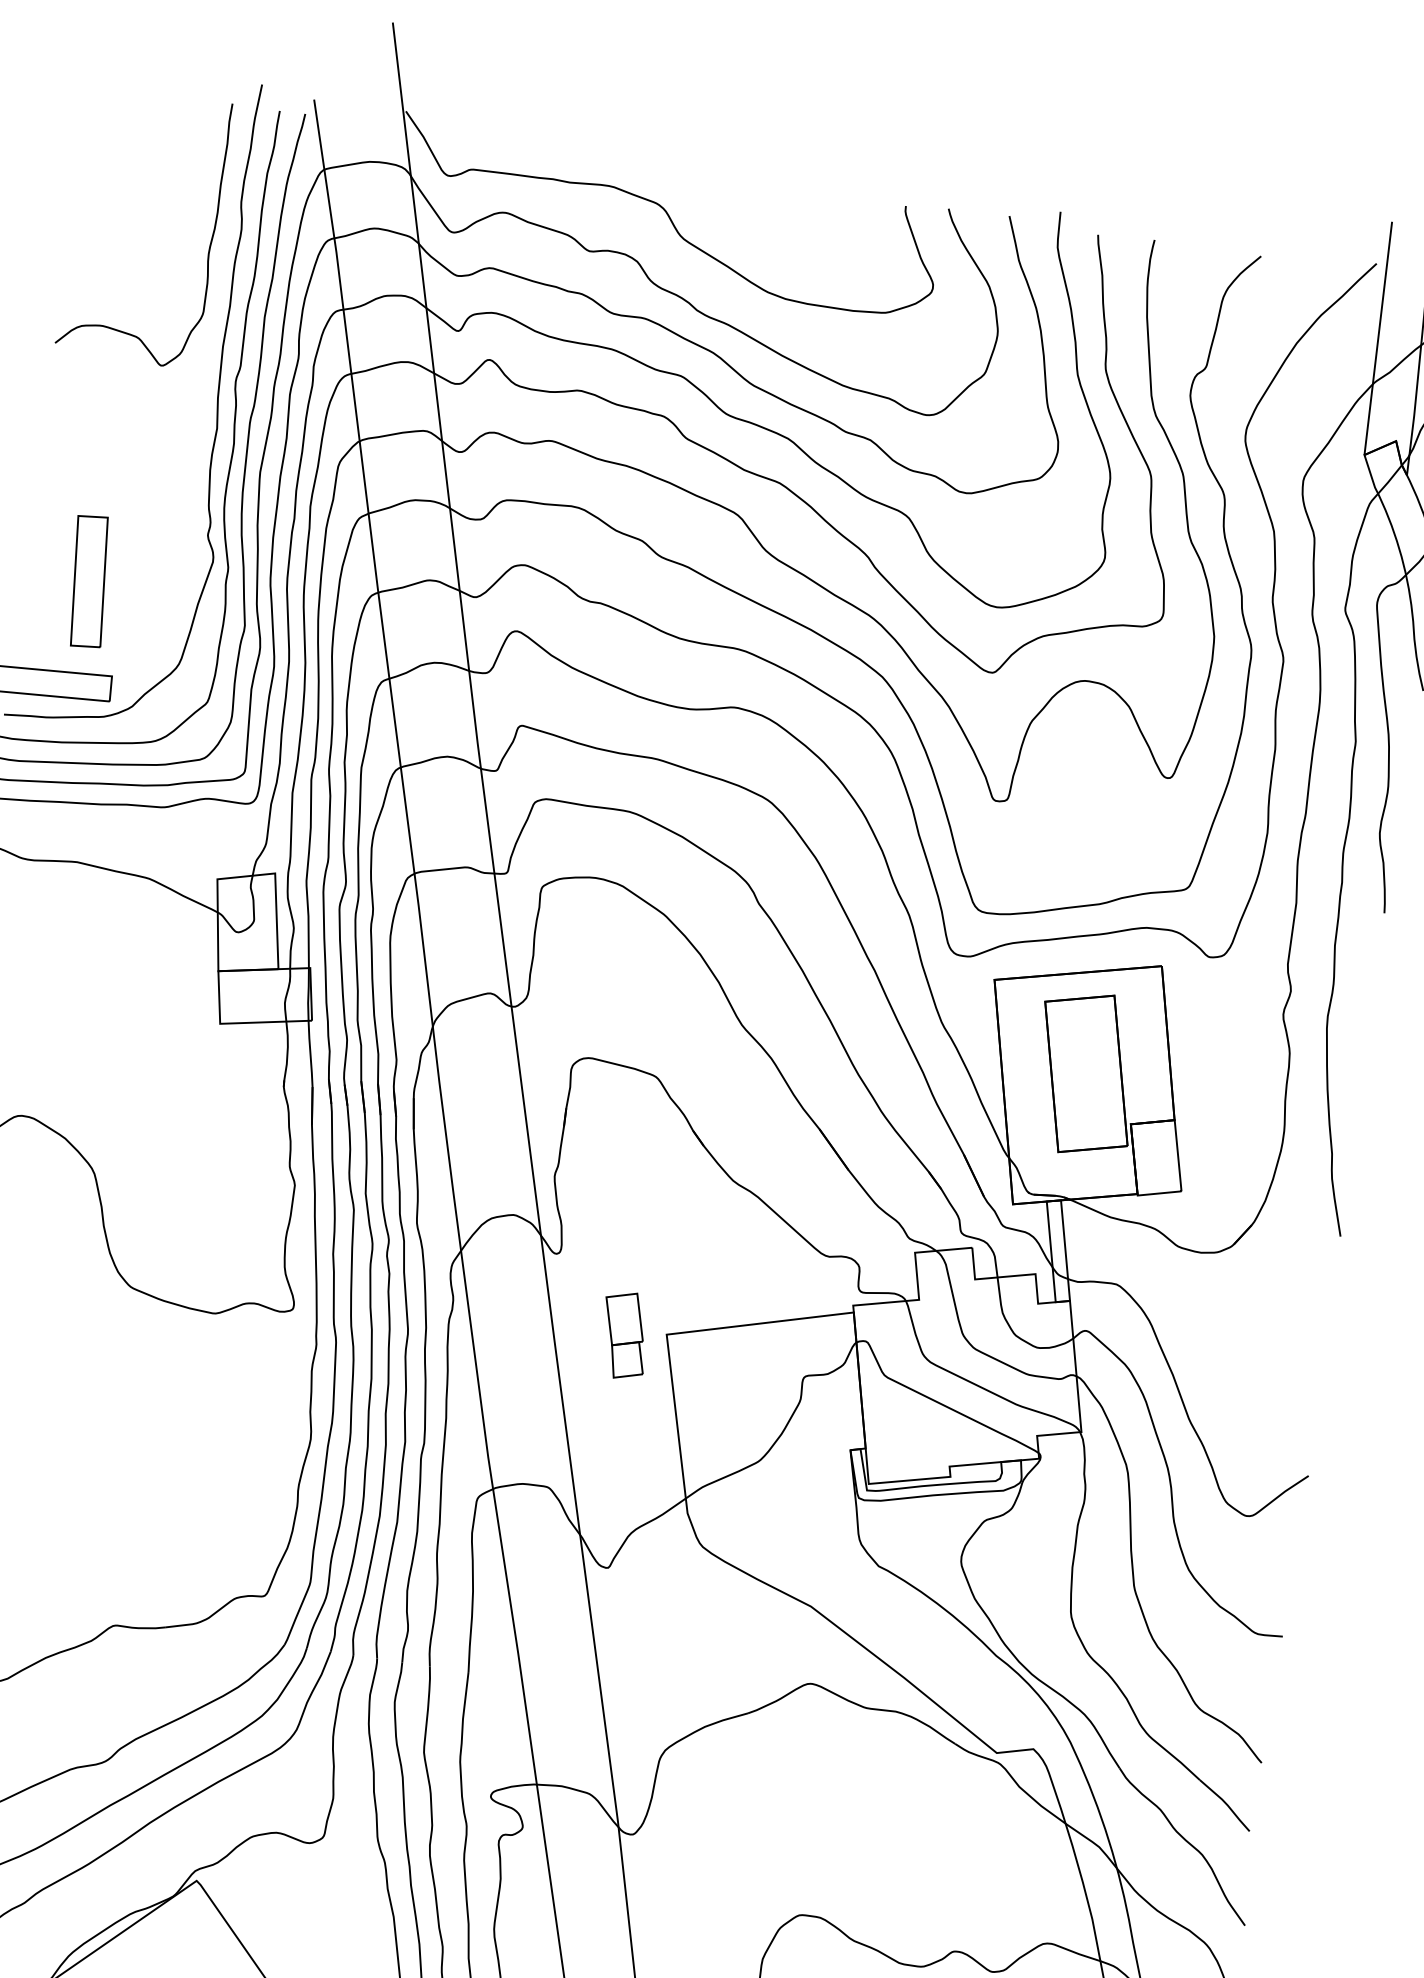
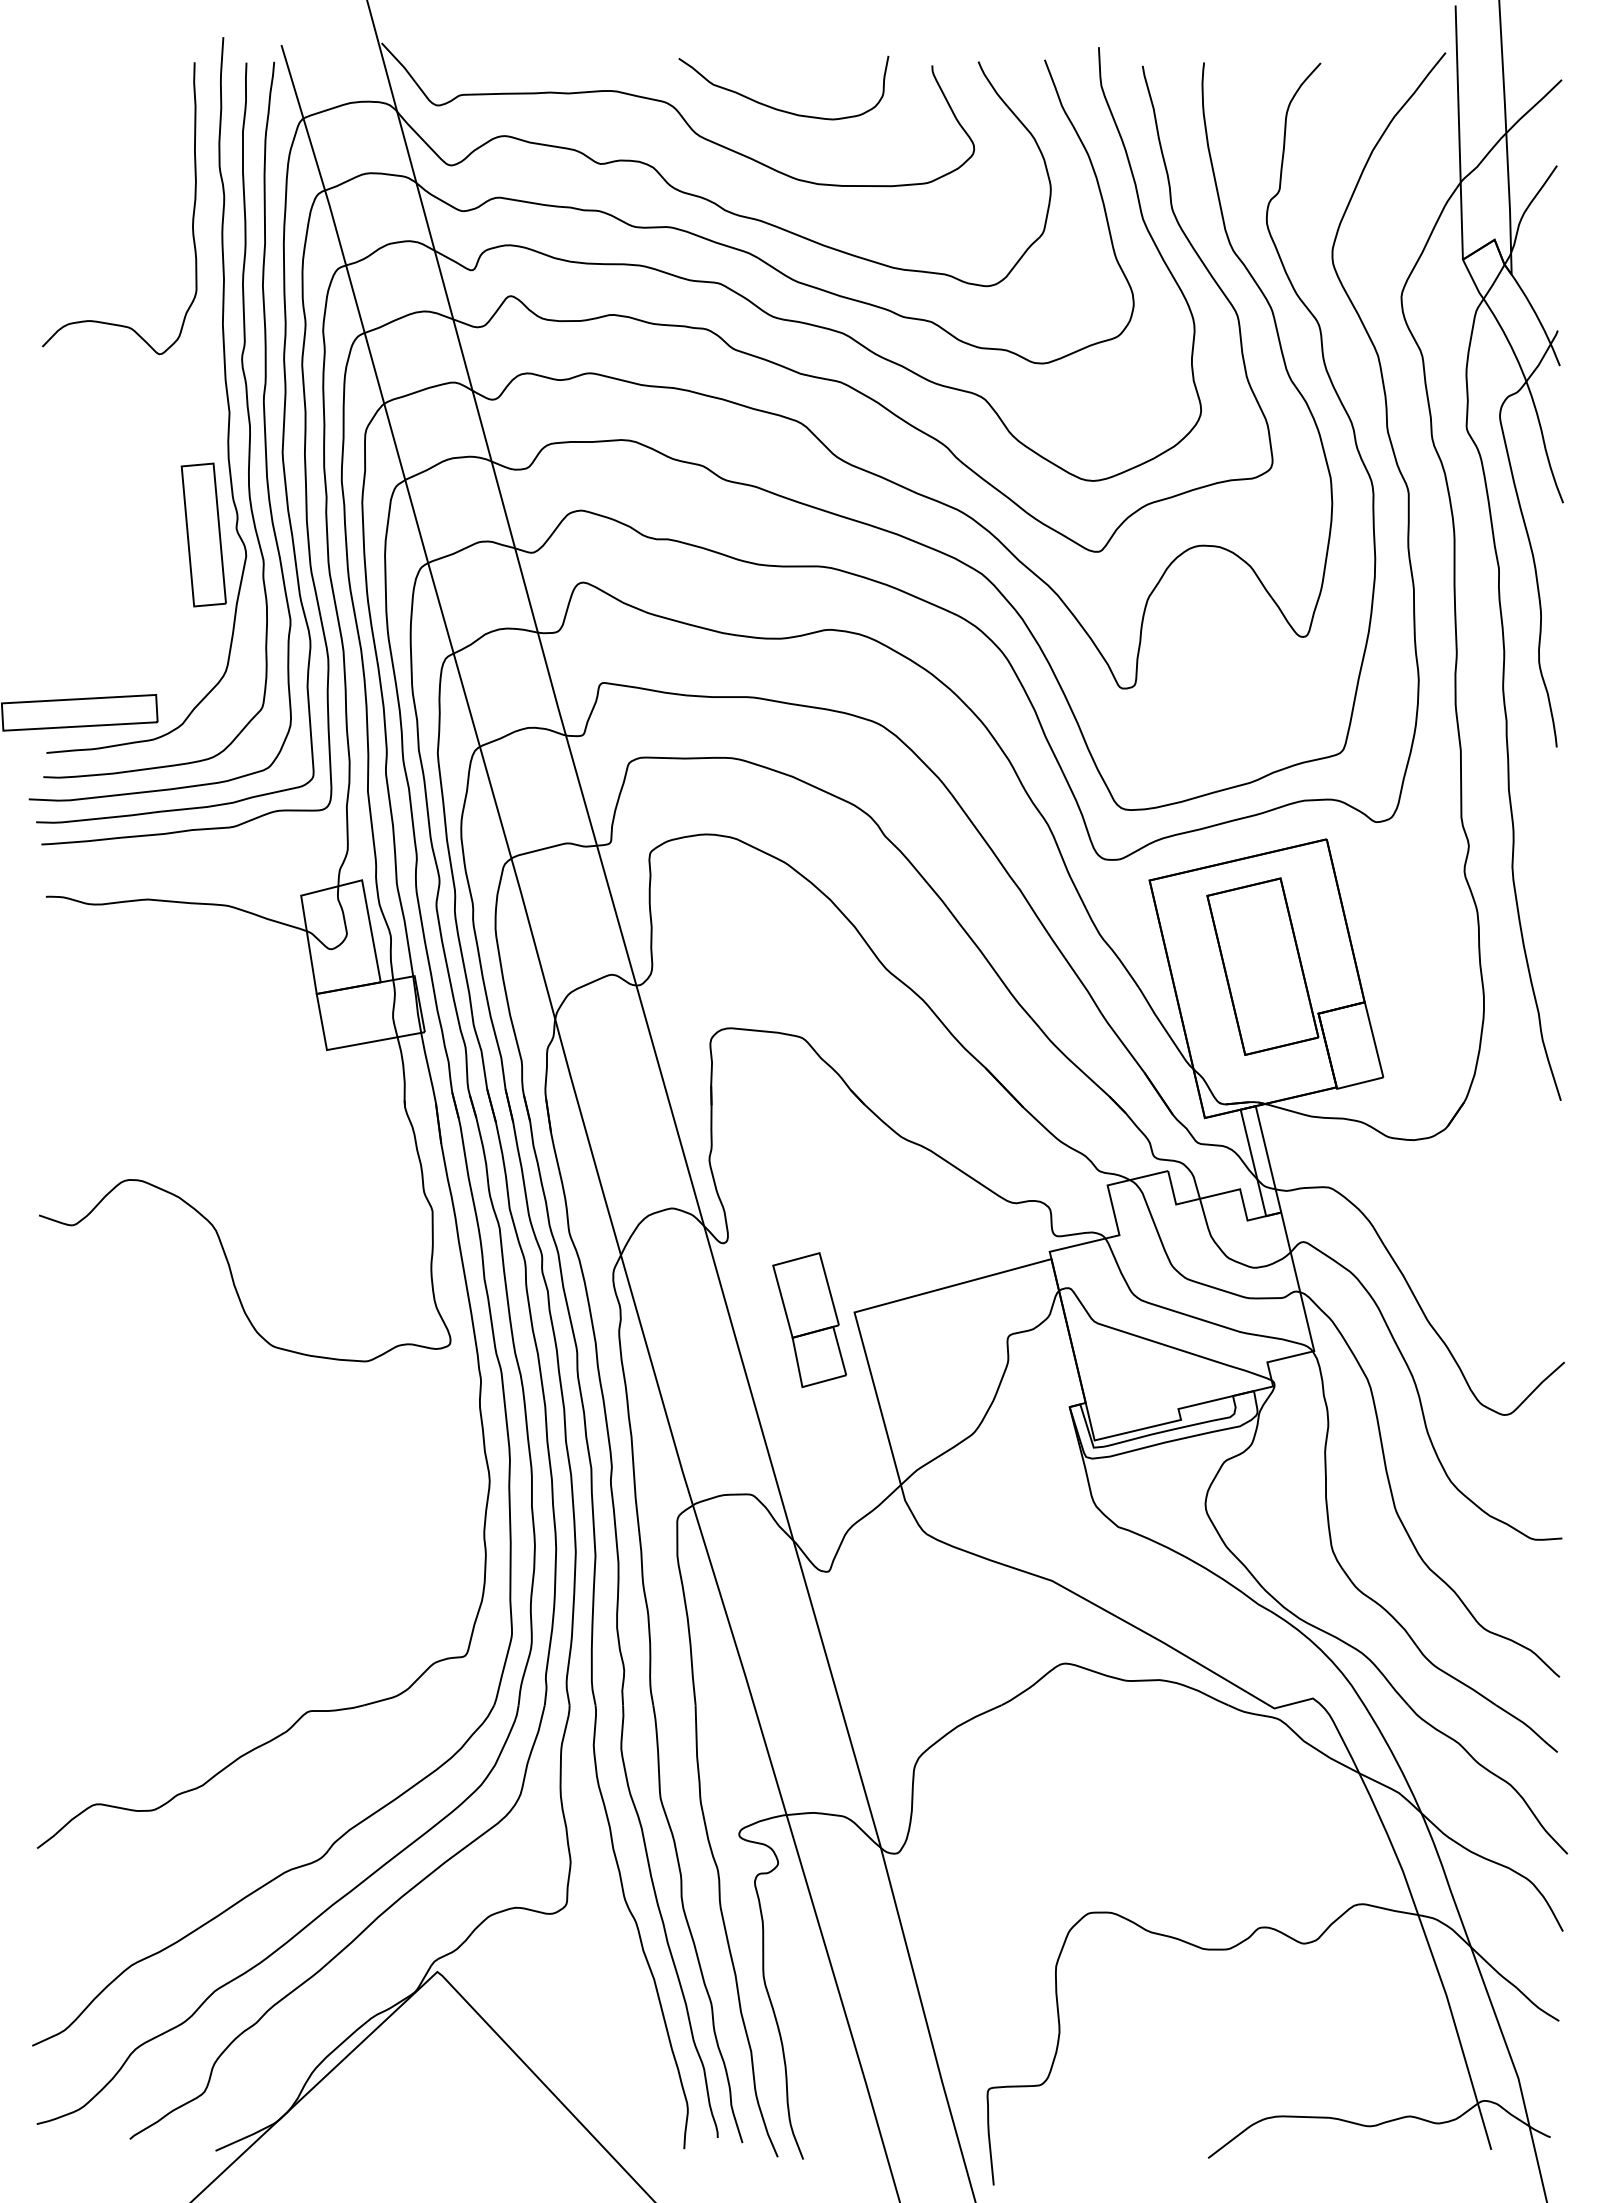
curve: (758, 224) -> (777, 108), added
part: (89, 581) -> (203, 534), moved
part: (624, 1335) -> (809, 1319), size x1.43

